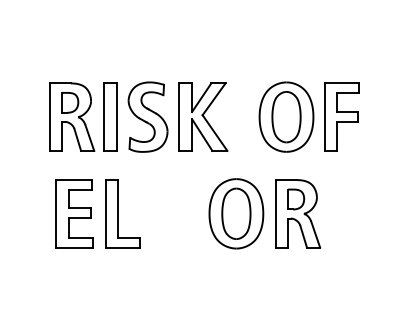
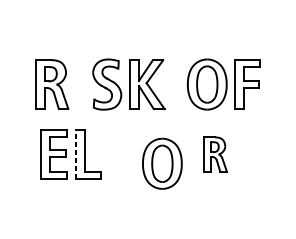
part: (110, 116) -> (80, 84), removed
line: (105, 213) -> (76, 154), solid -> dashed
part: (236, 213) -> (162, 163), moved
part: (298, 213) -> (215, 154), size x0.7

